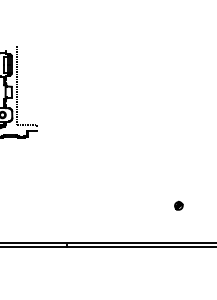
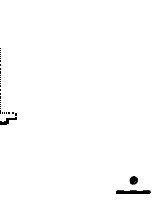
line: (178, 219) -> (133, 191), added

